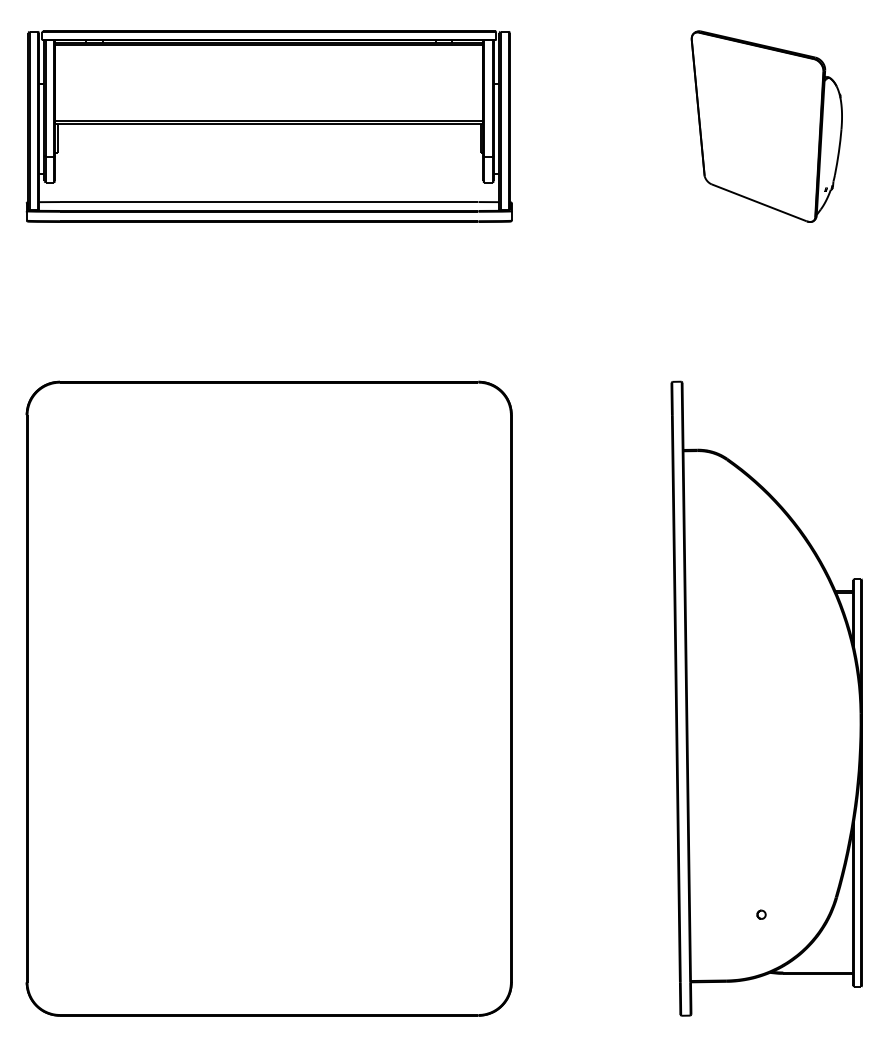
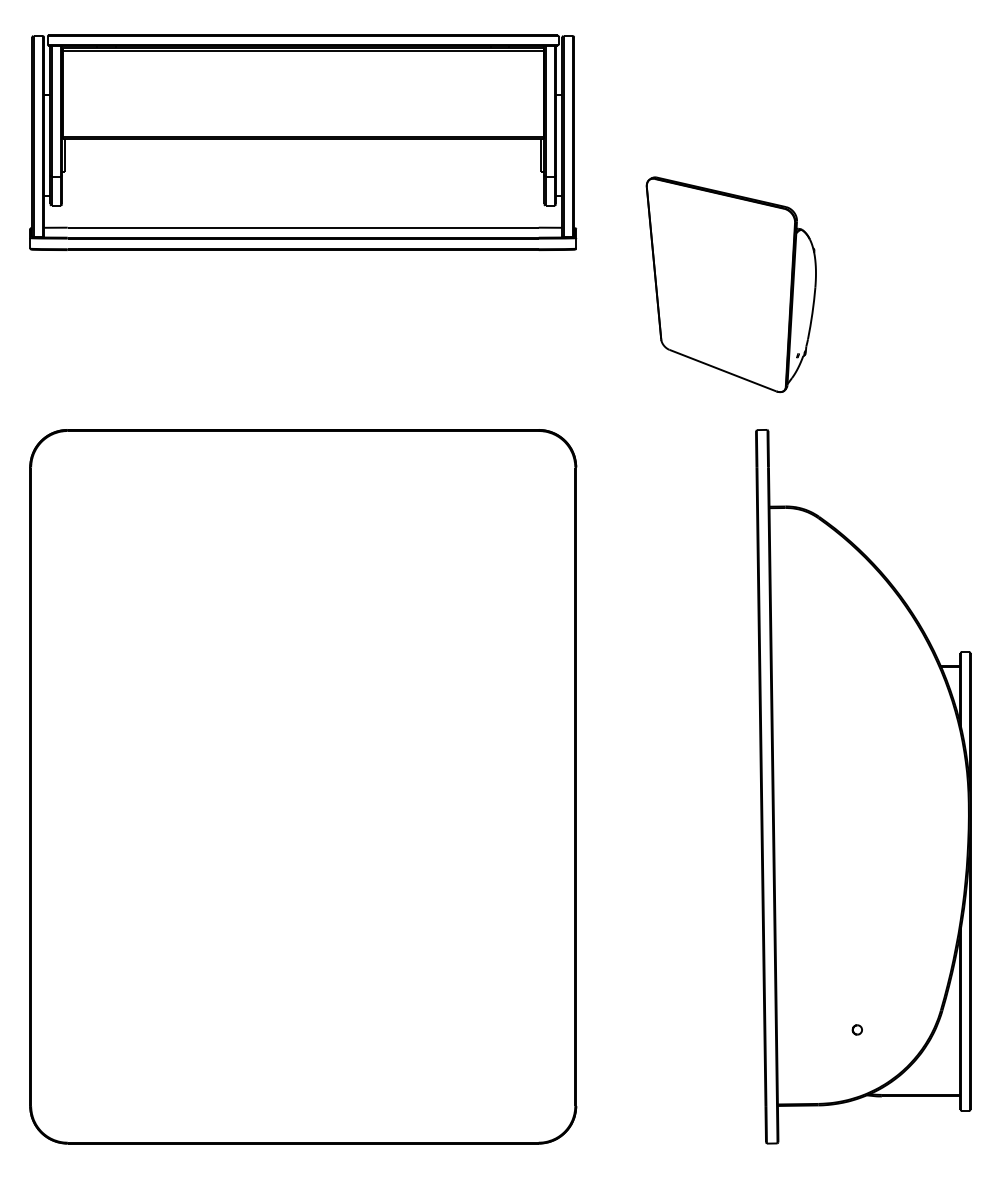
part: (766, 126) -> (730, 284), moved

